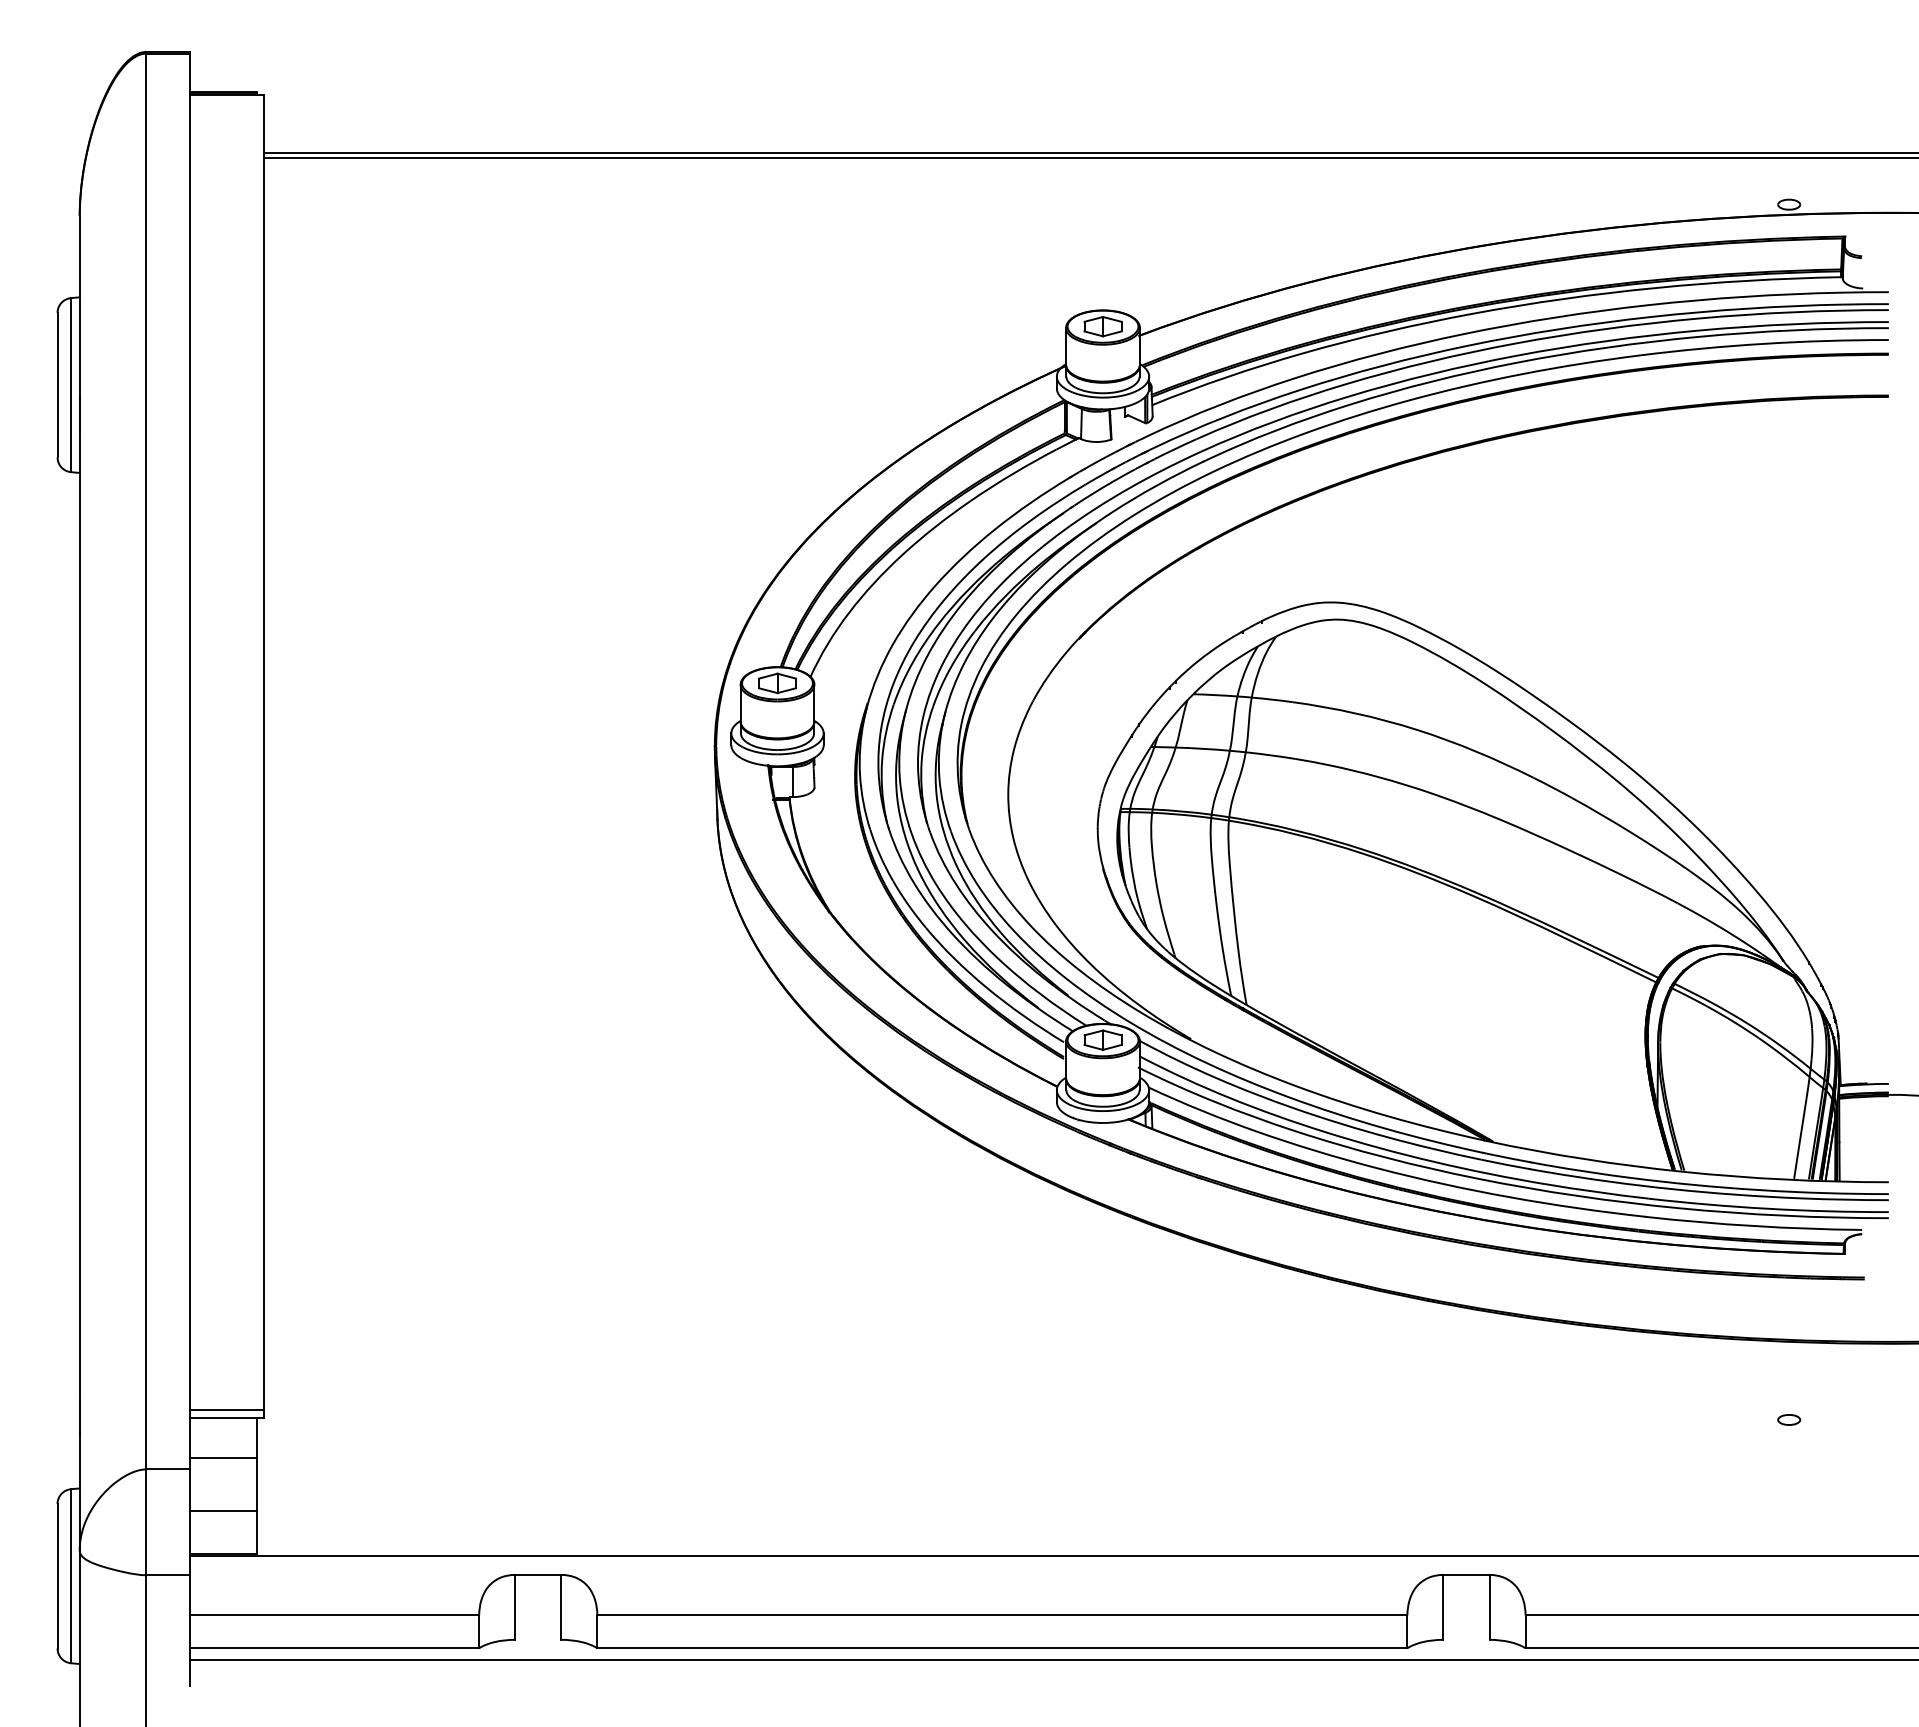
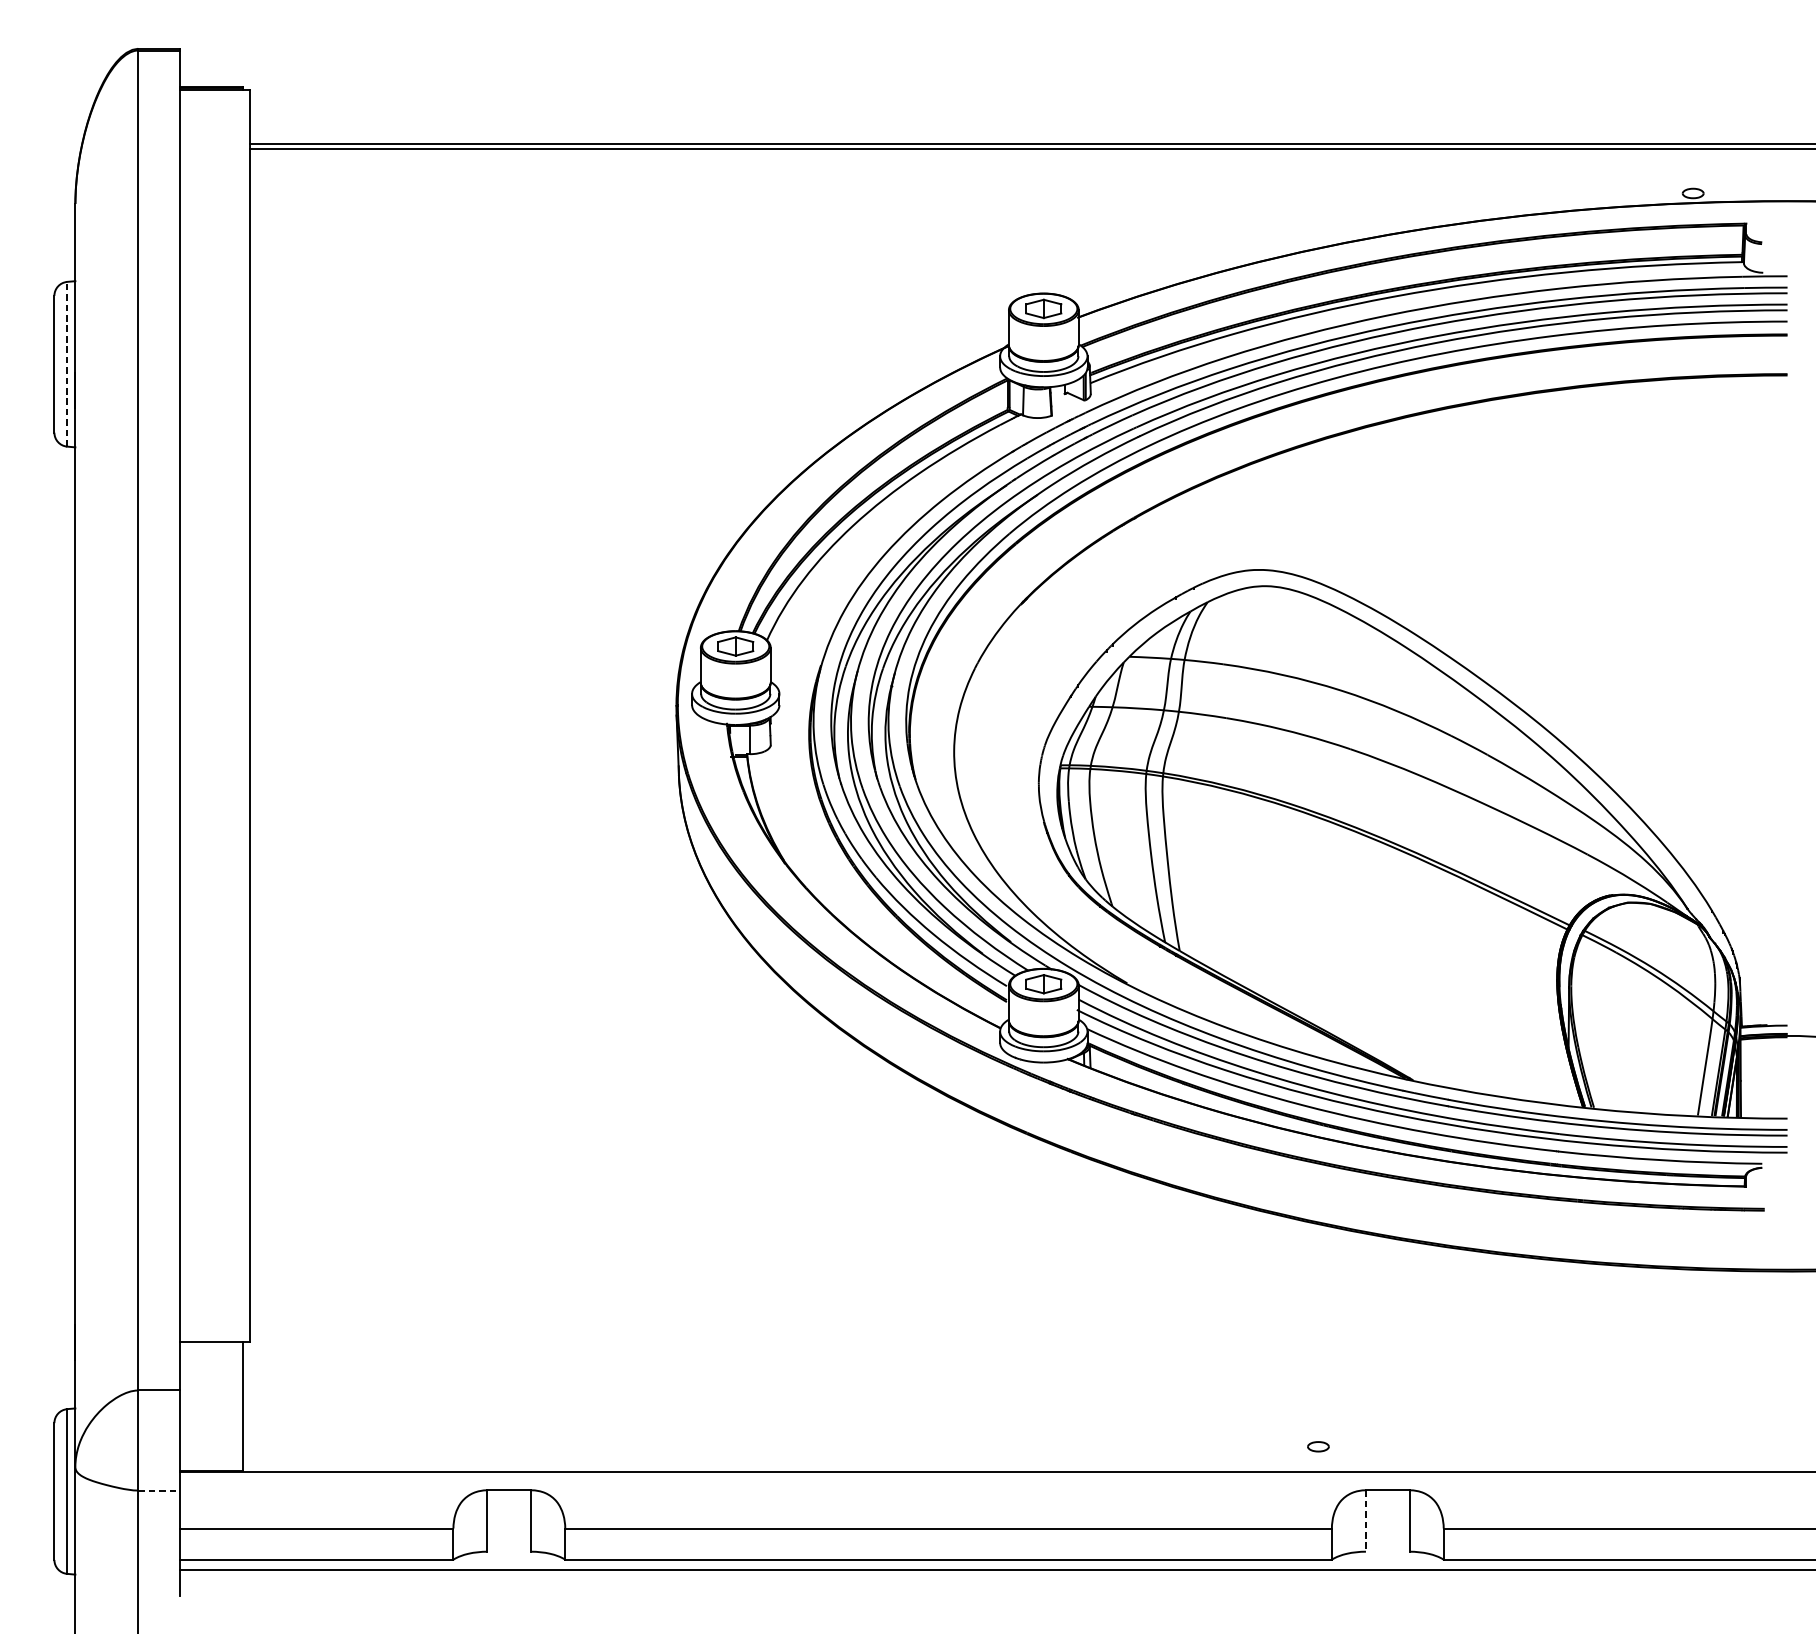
line: (71, 384) -> (67, 363), solid -> dashed
line: (227, 1410) -> (215, 1334), removed
part: (1789, 1419) -> (1318, 1446), moved
line: (223, 1457) -> (211, 1379), removed
line: (223, 1510) -> (211, 1429), removed
line: (168, 1575) -> (159, 1490), solid -> dashed
line: (1443, 1607) -> (1366, 1521), solid -> dashed

